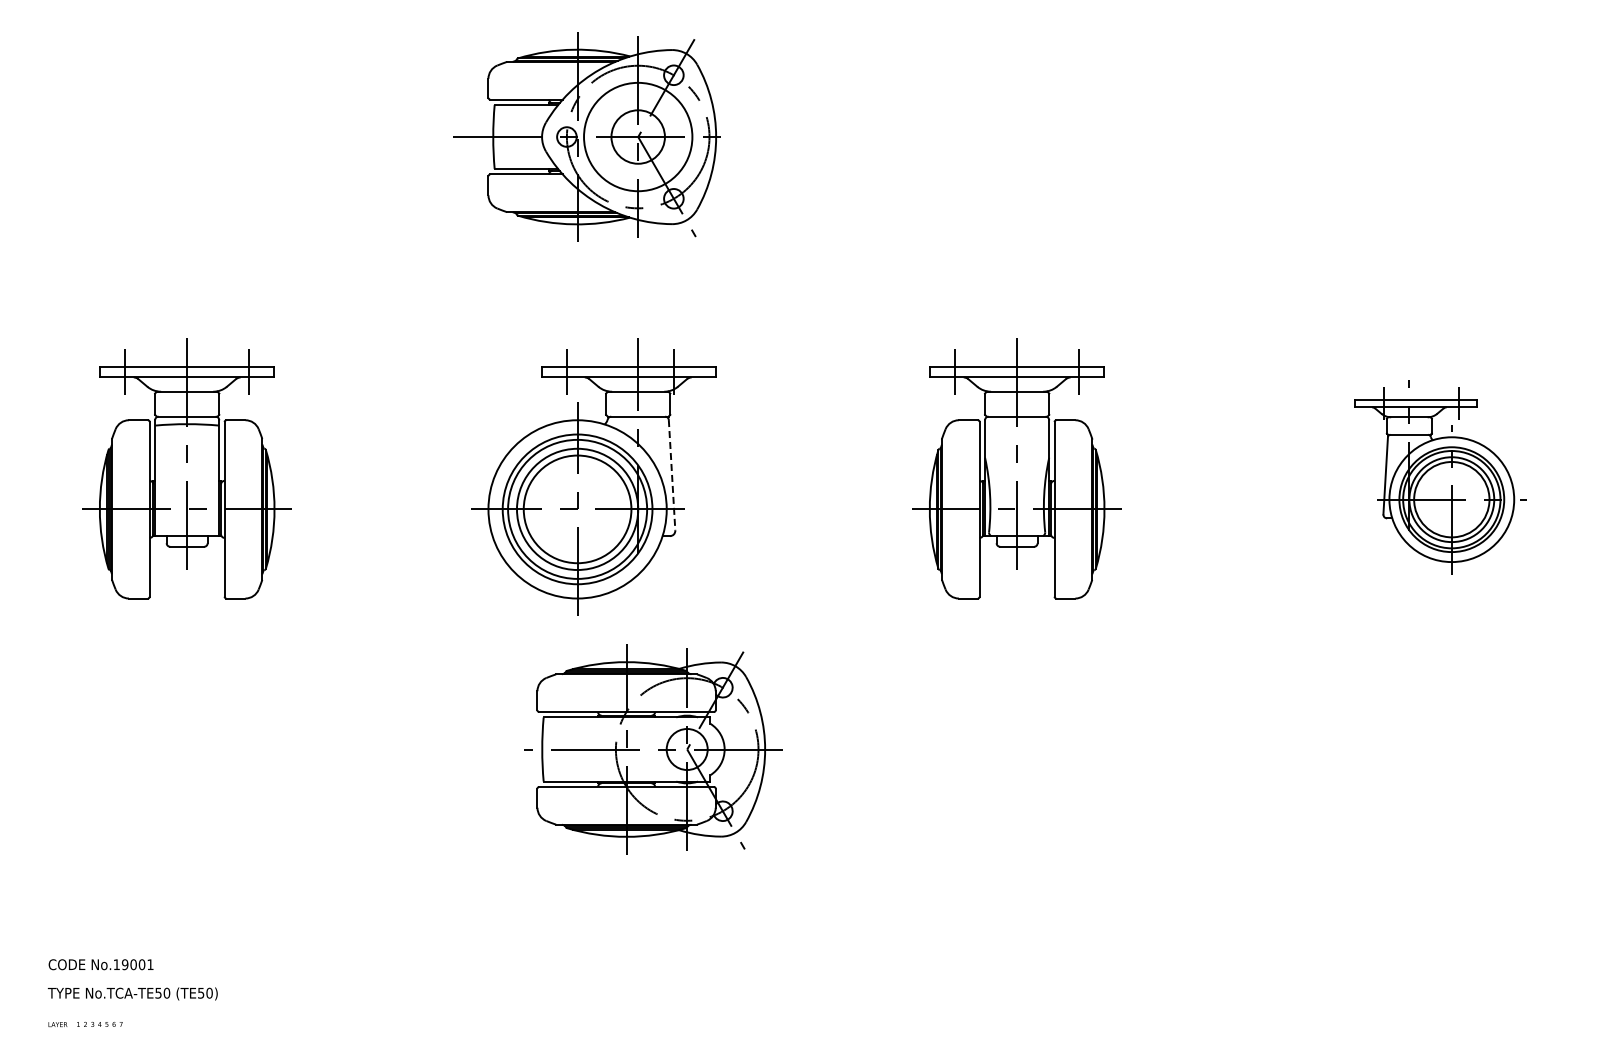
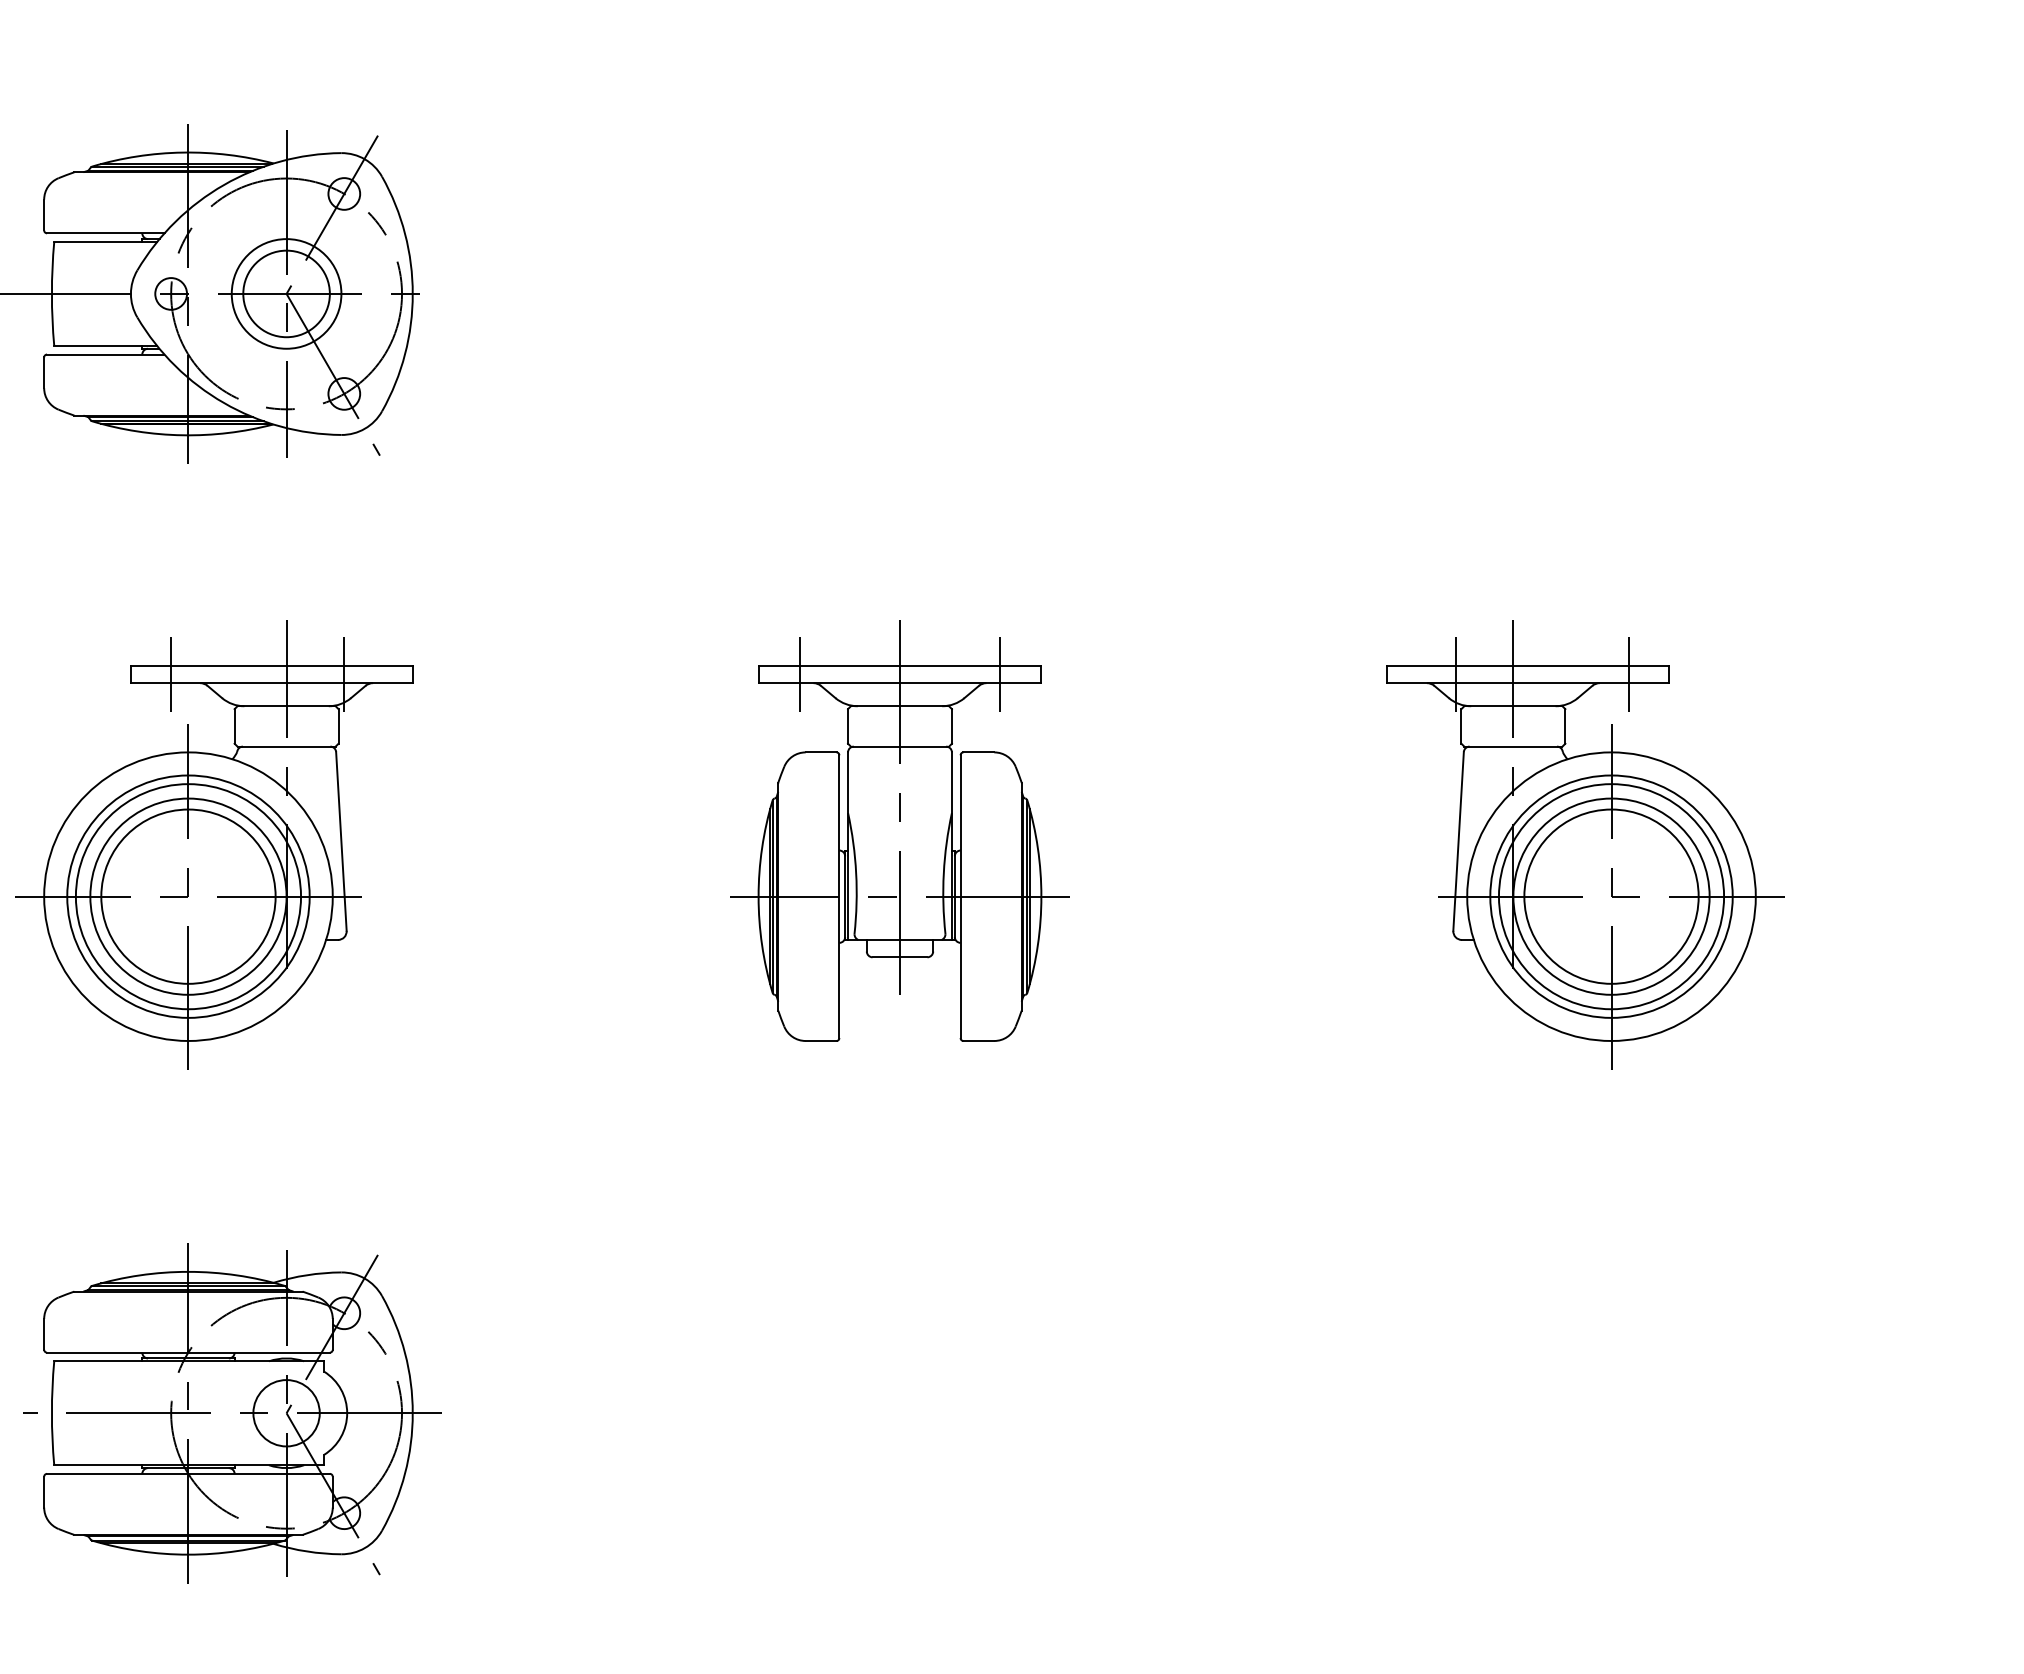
circle: (638, 136) -> (287, 293), size x0.62
line: (672, 475) -> (342, 841), dashed -> solid
part: (1440, 476) -> (1585, 843), size x1.43
part: (653, 749) -> (232, 1413), moved

